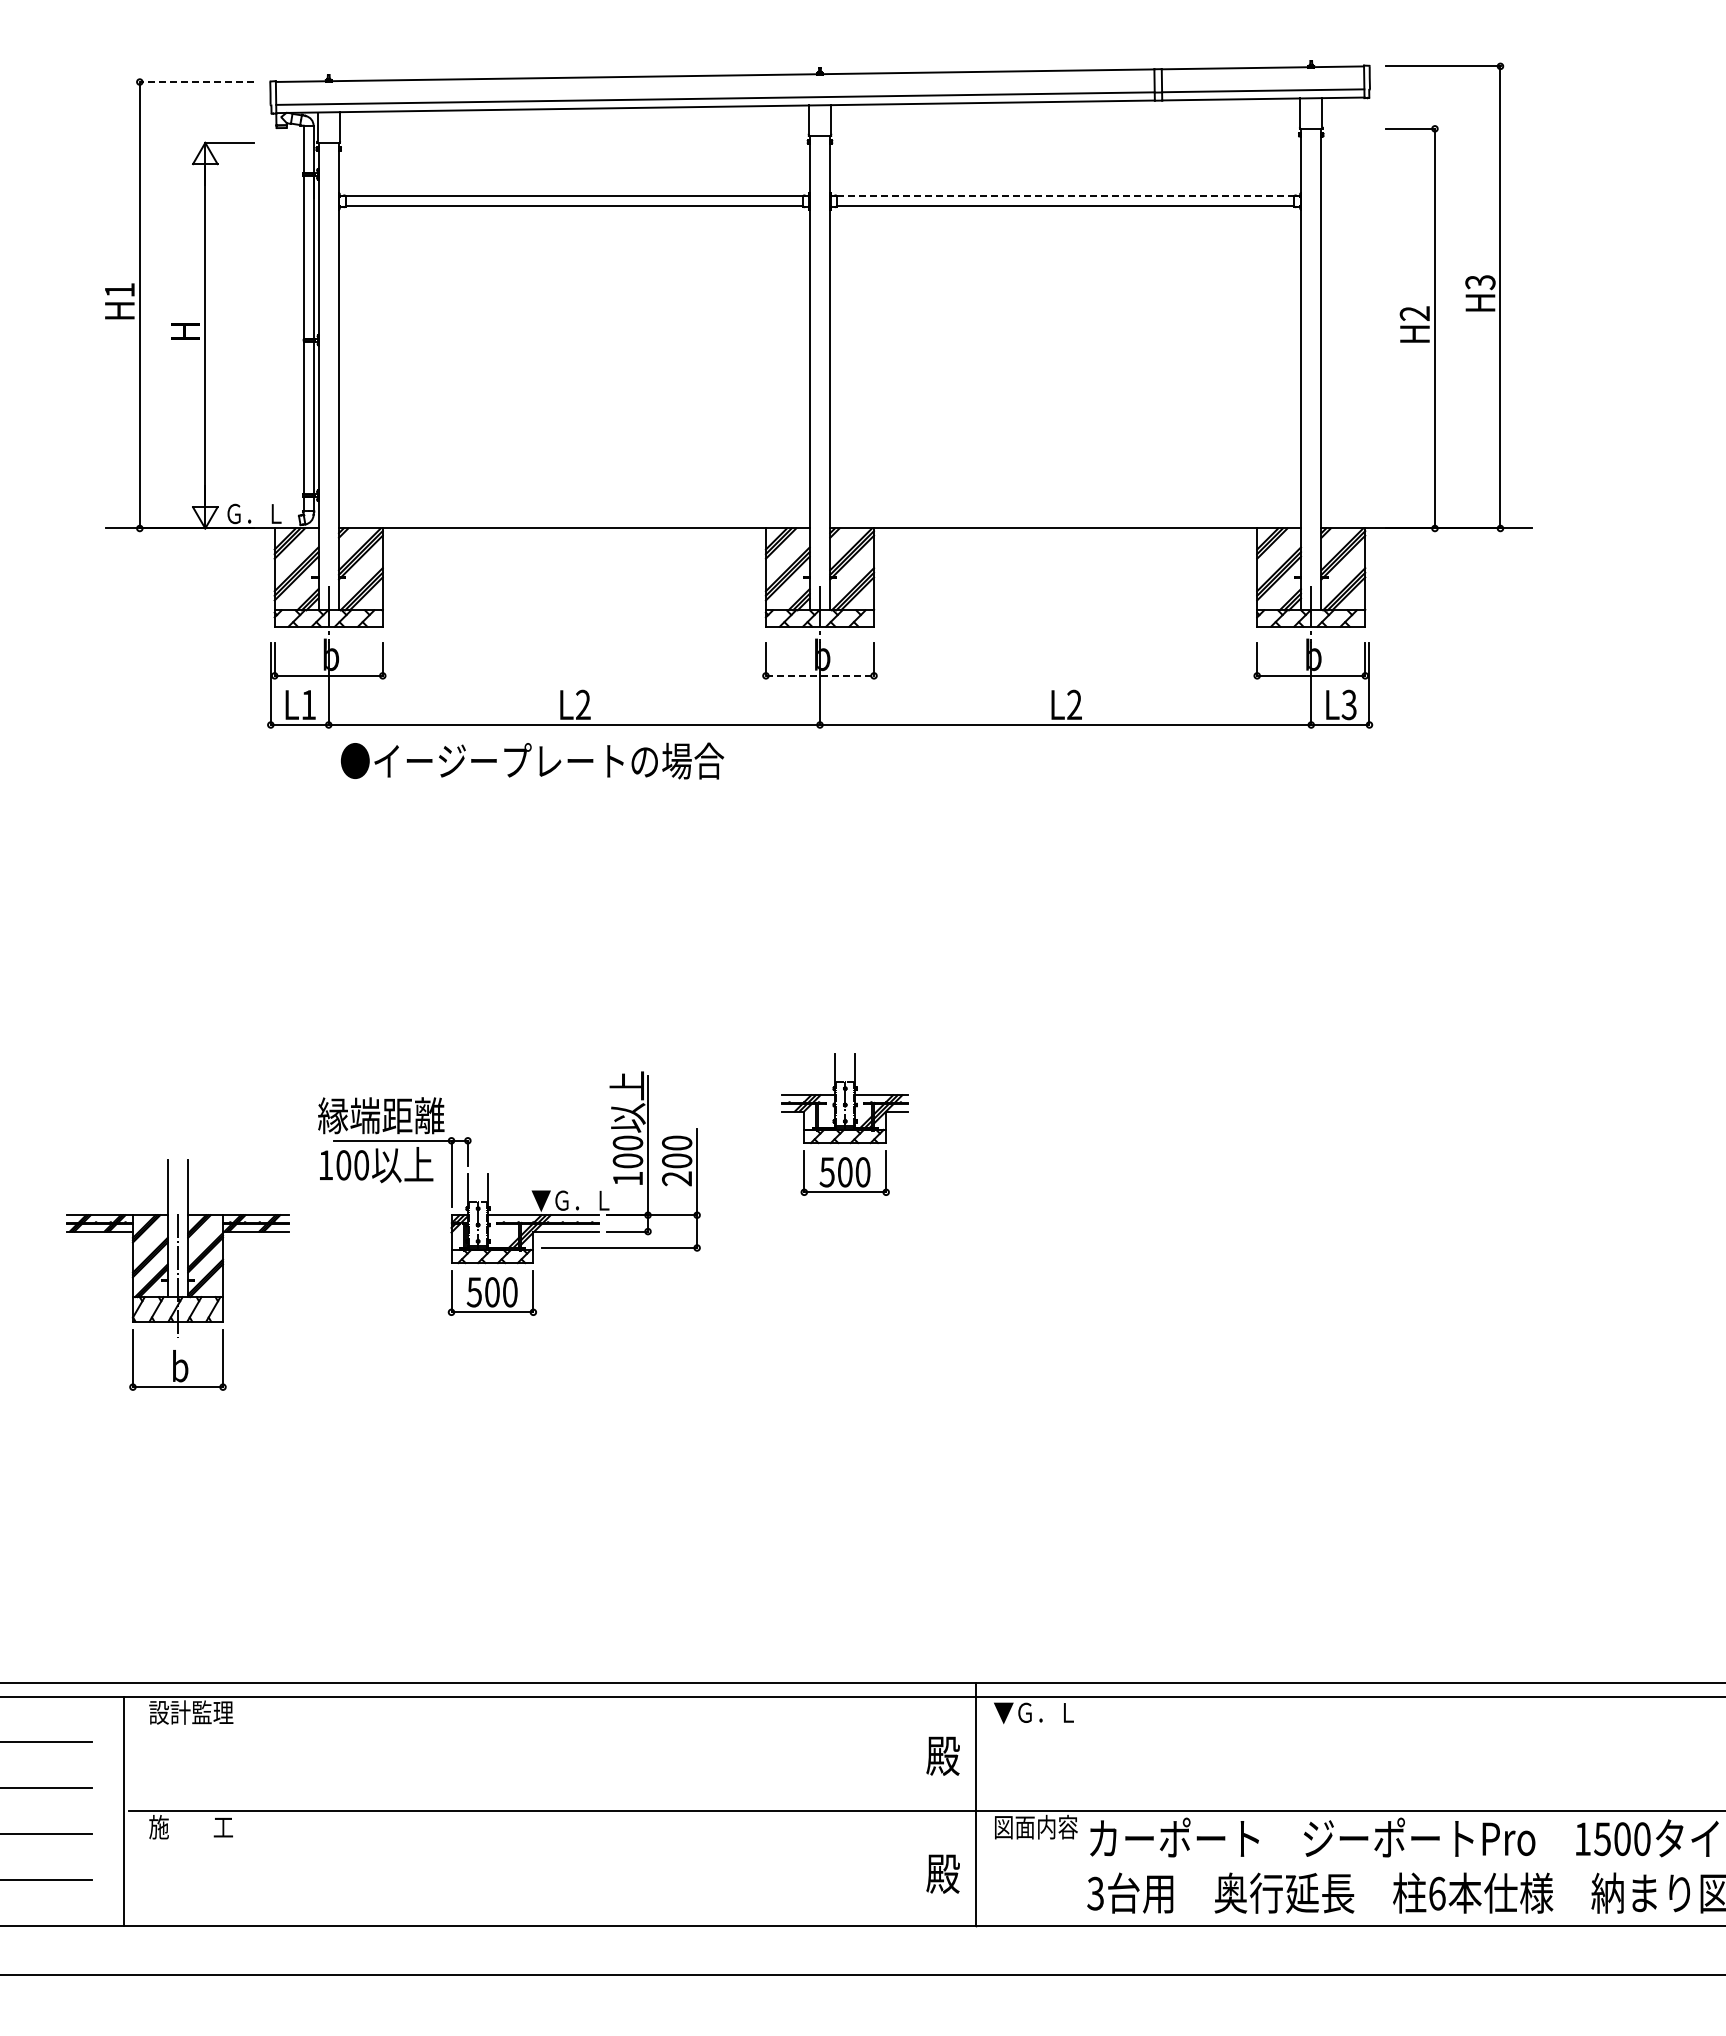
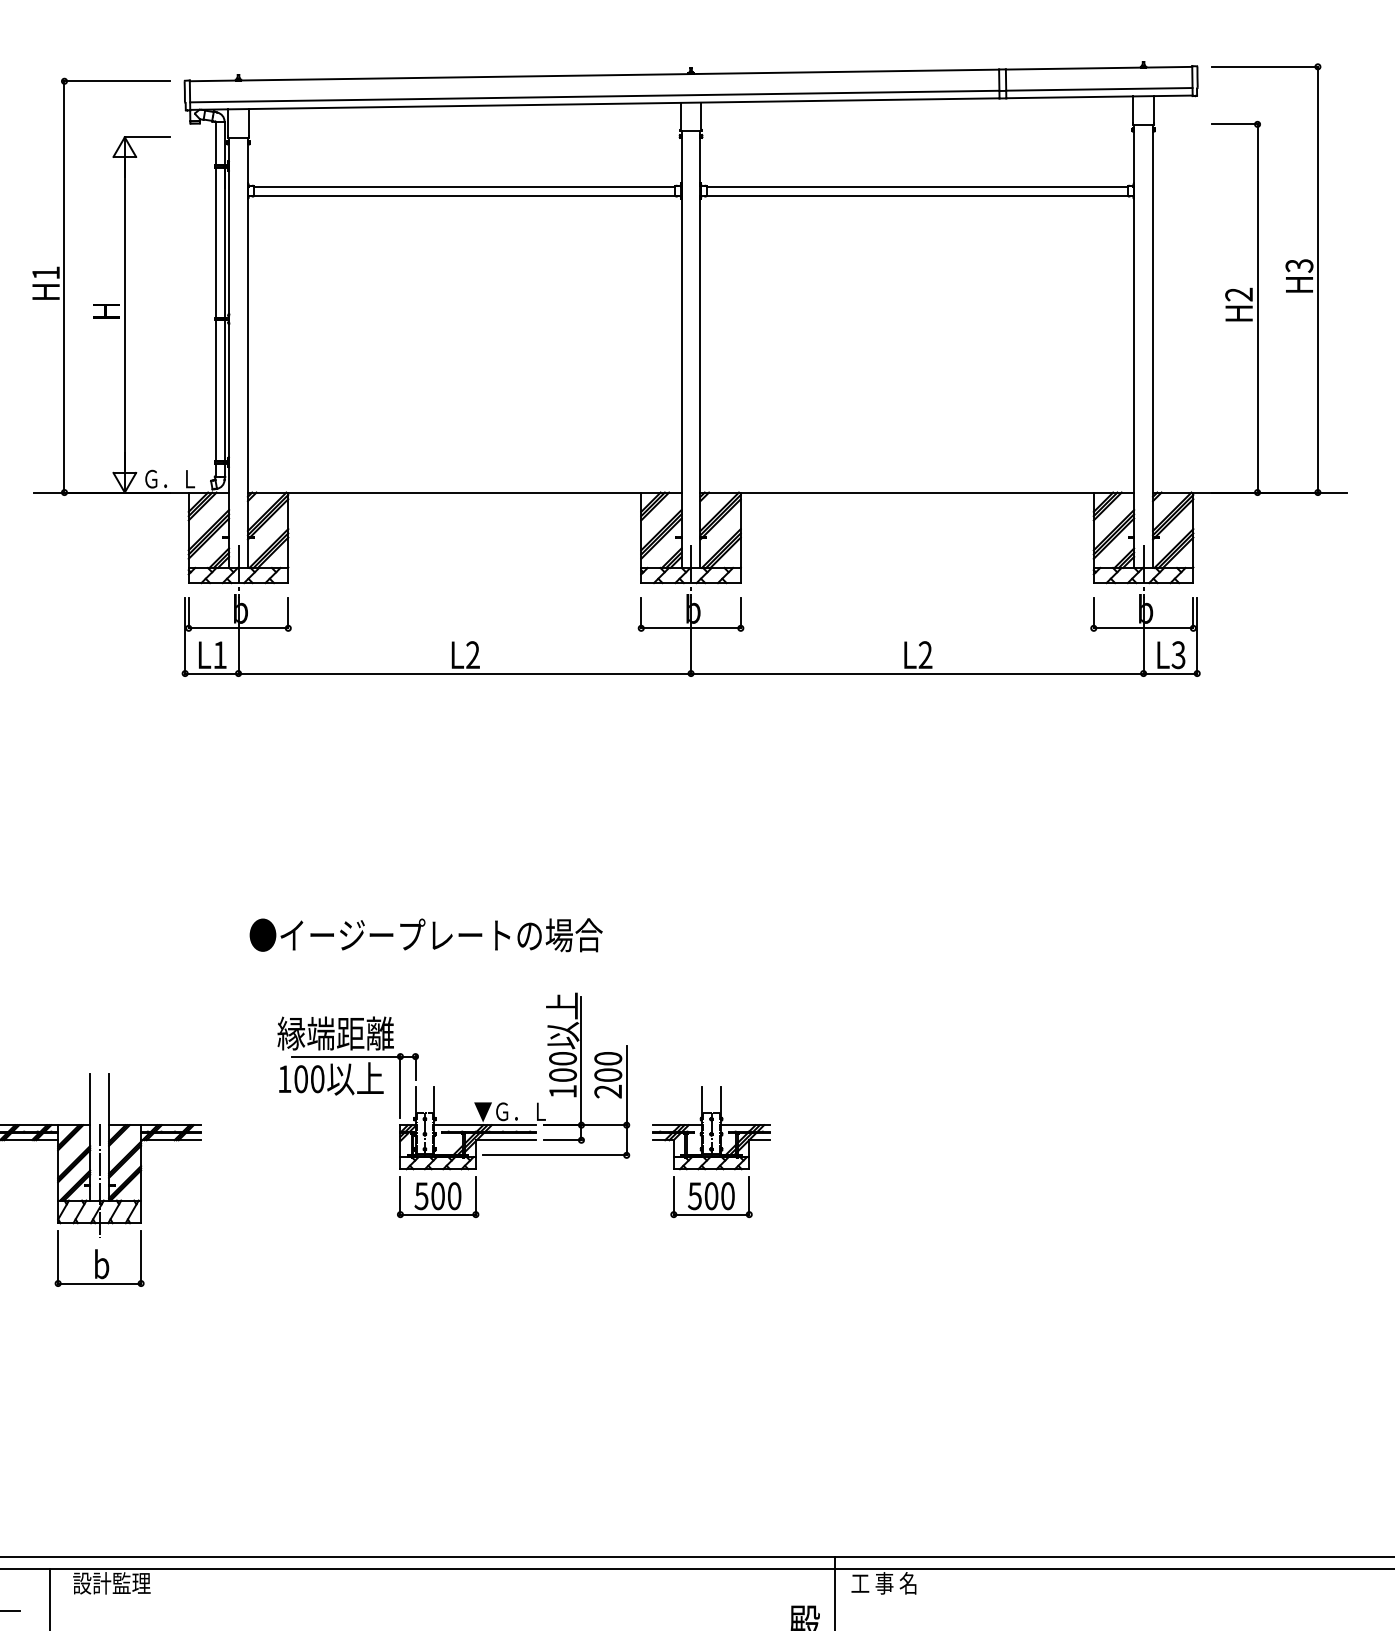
line: (196, 82) -> (116, 81), dashed -> solid
line: (1065, 196) -> (917, 186), dashed -> solid
line: (820, 675) -> (691, 627), dashed -> solid
text: (532, 760) -> (426, 934), moved
part: (844, 1124) -> (710, 1152), moved
part: (488, 1193) -> (434, 1105), moved
text: (1033, 1712) -> (887, 1583), ▼Ｇ．Ｌ -> 工 事 名

